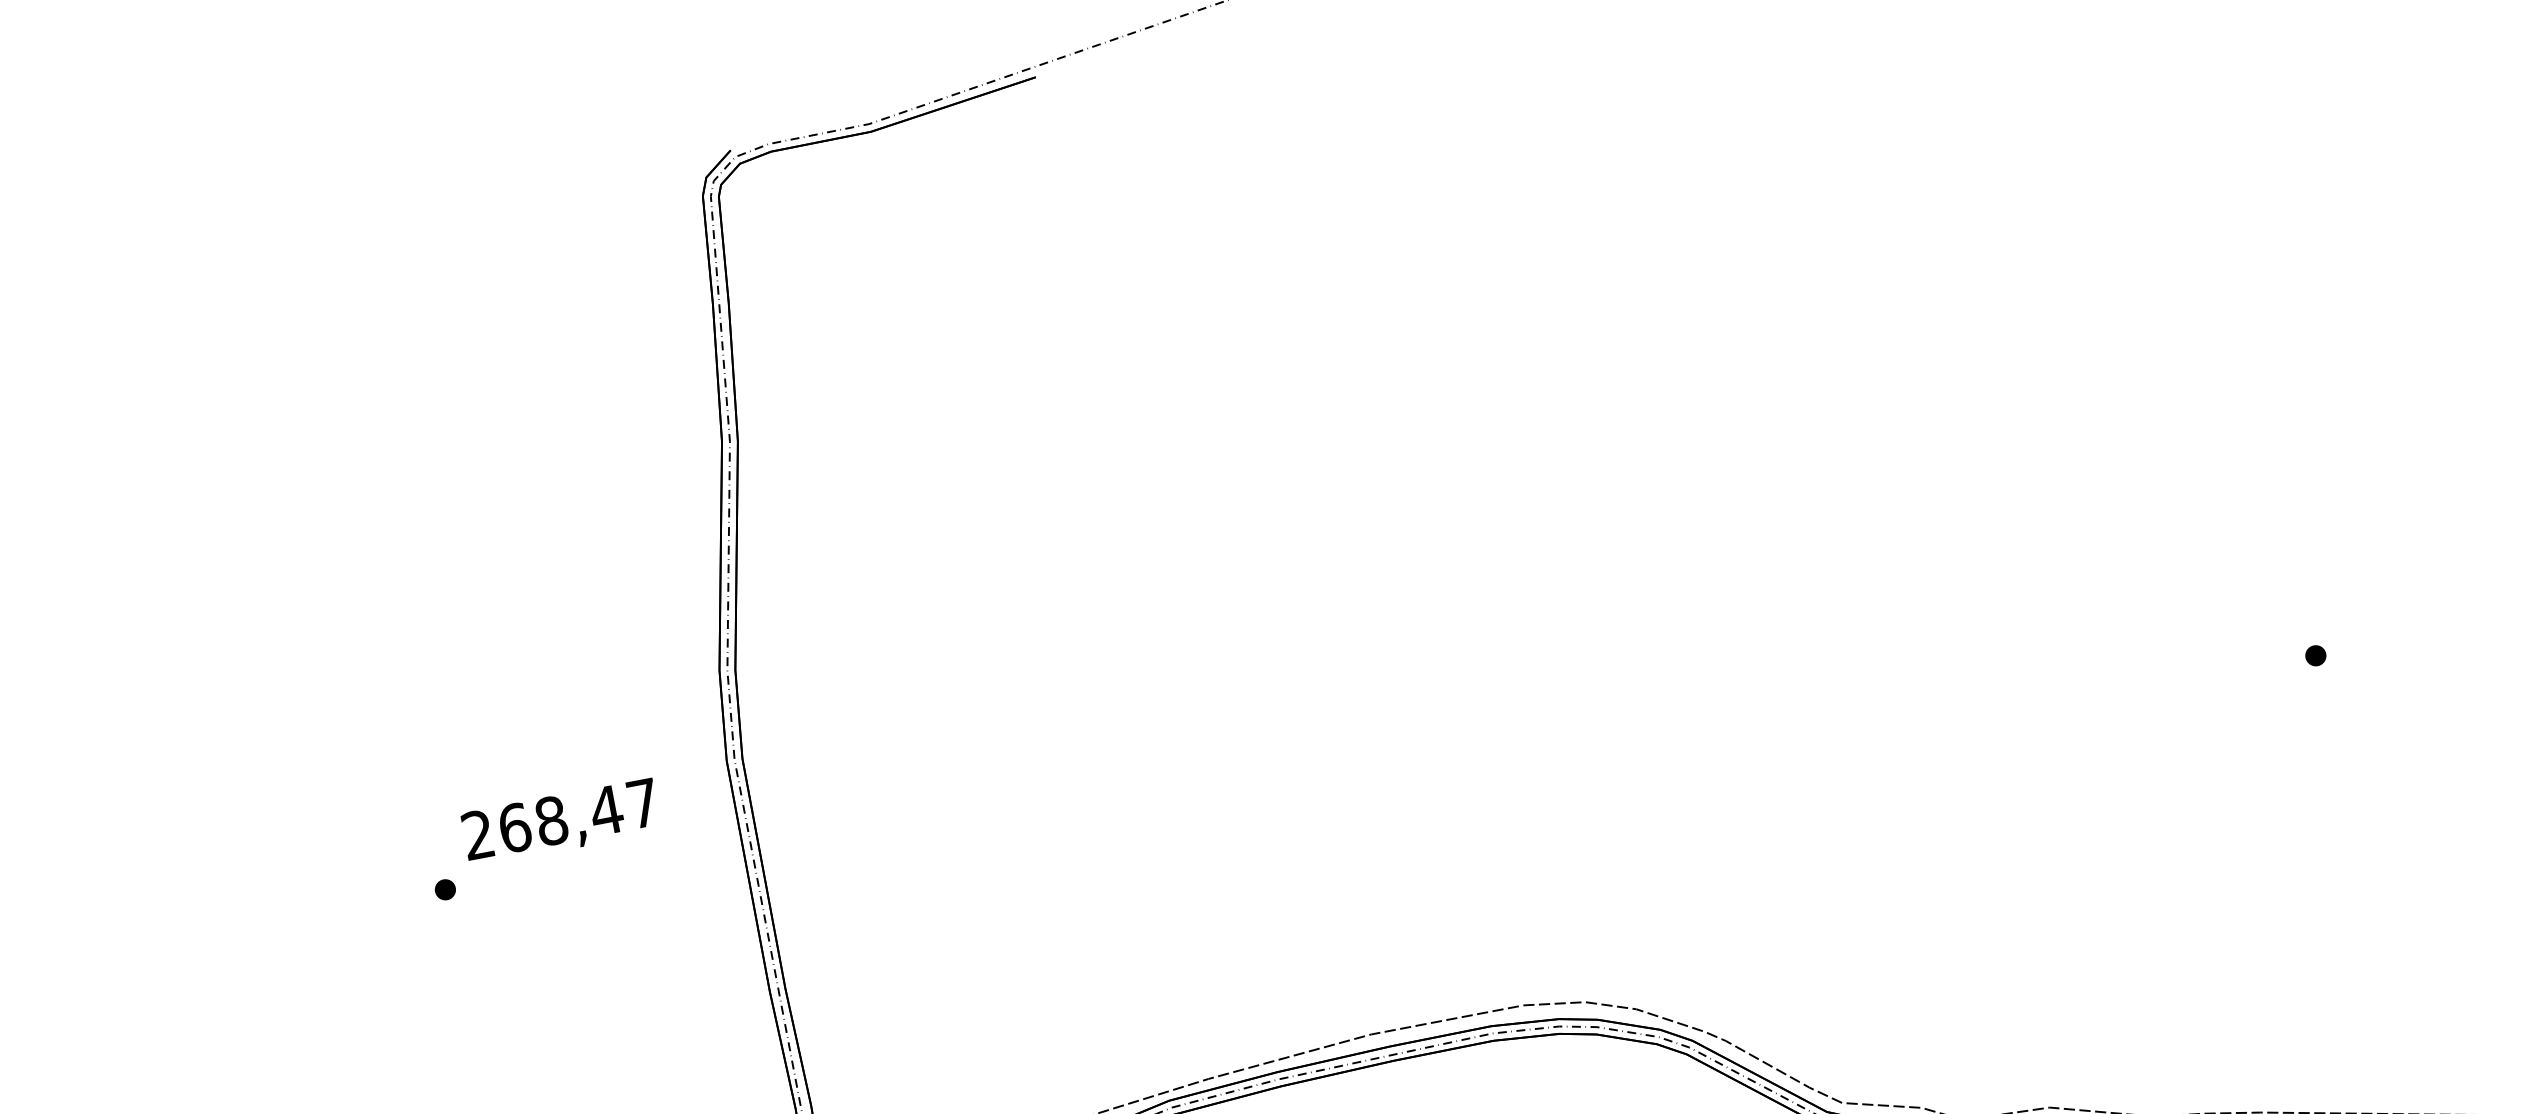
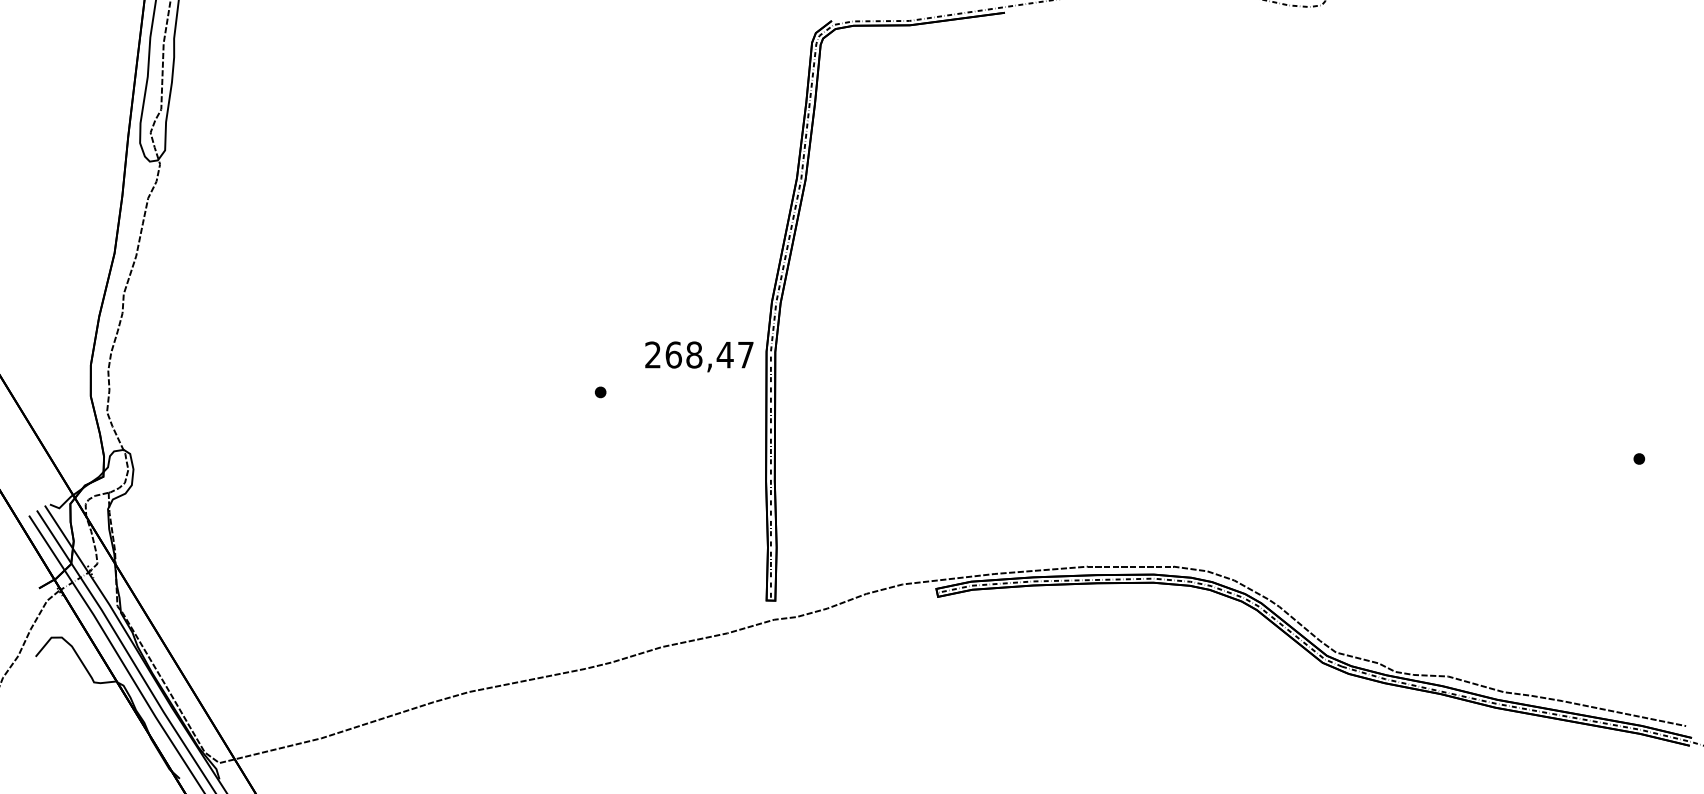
text: (561, 821) -> (699, 356), moved

